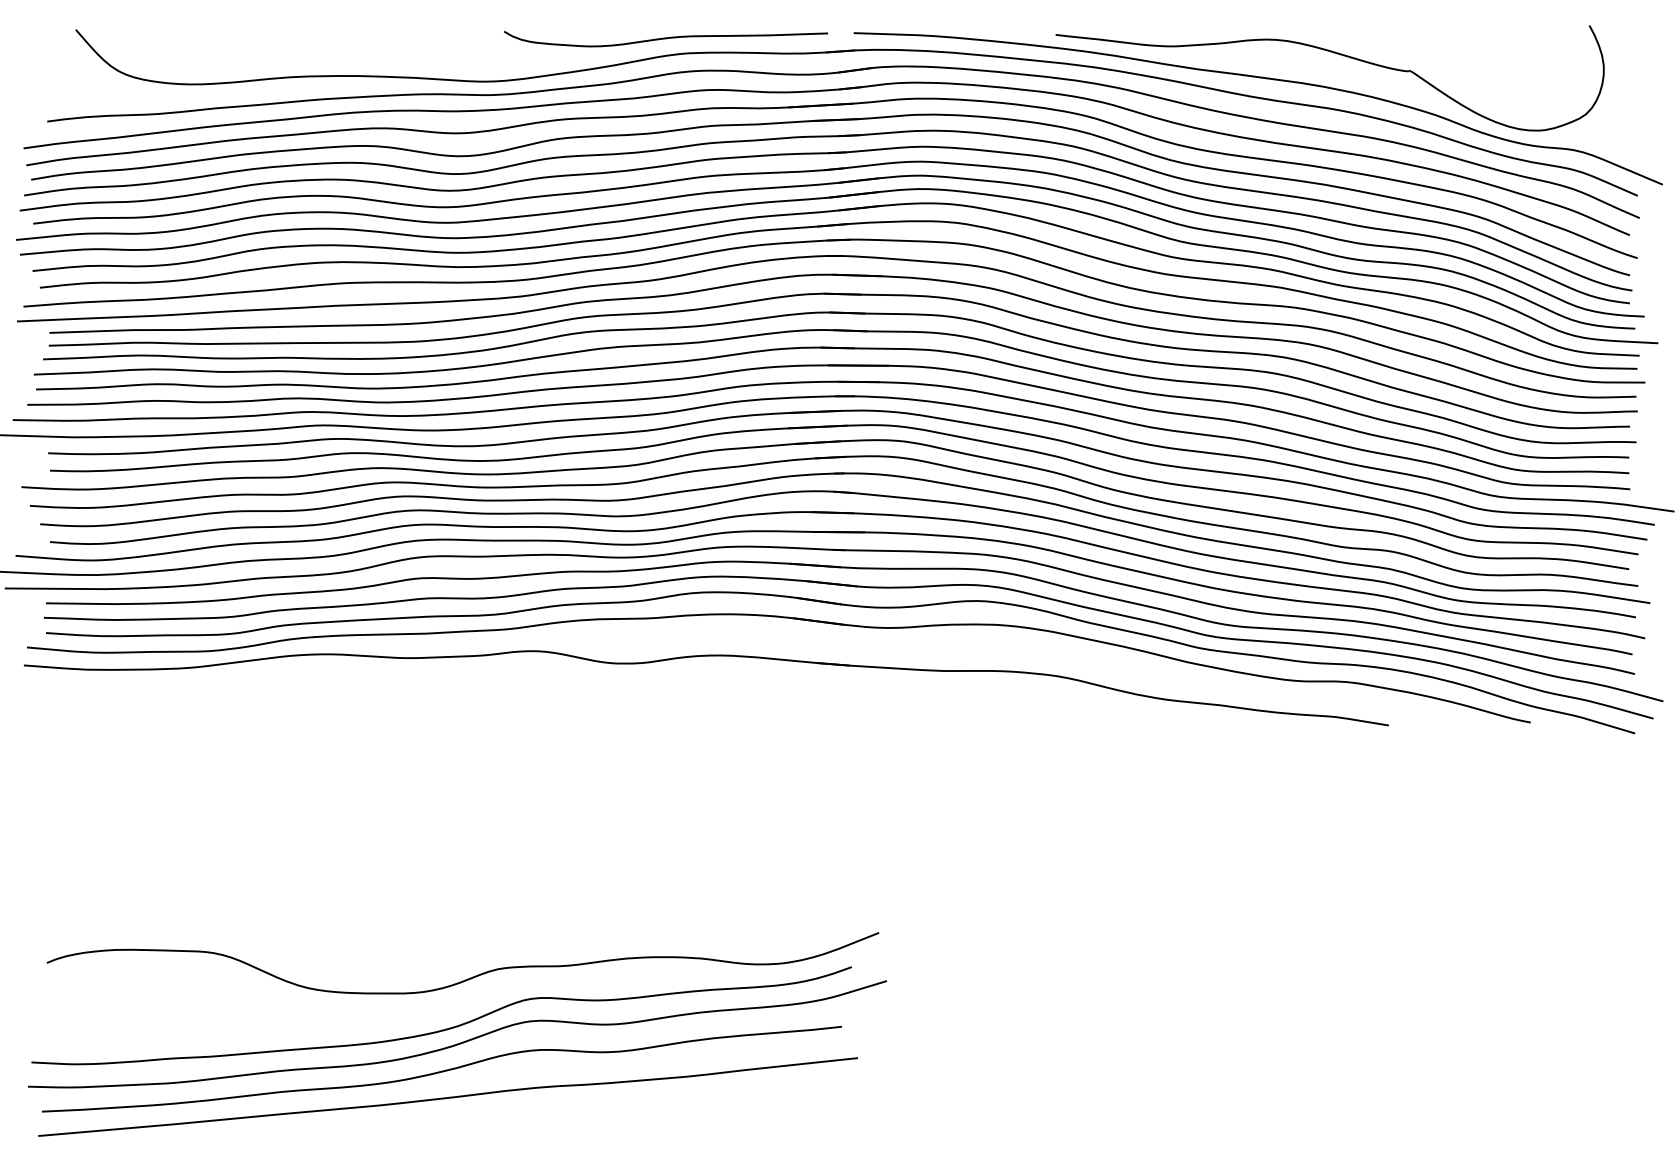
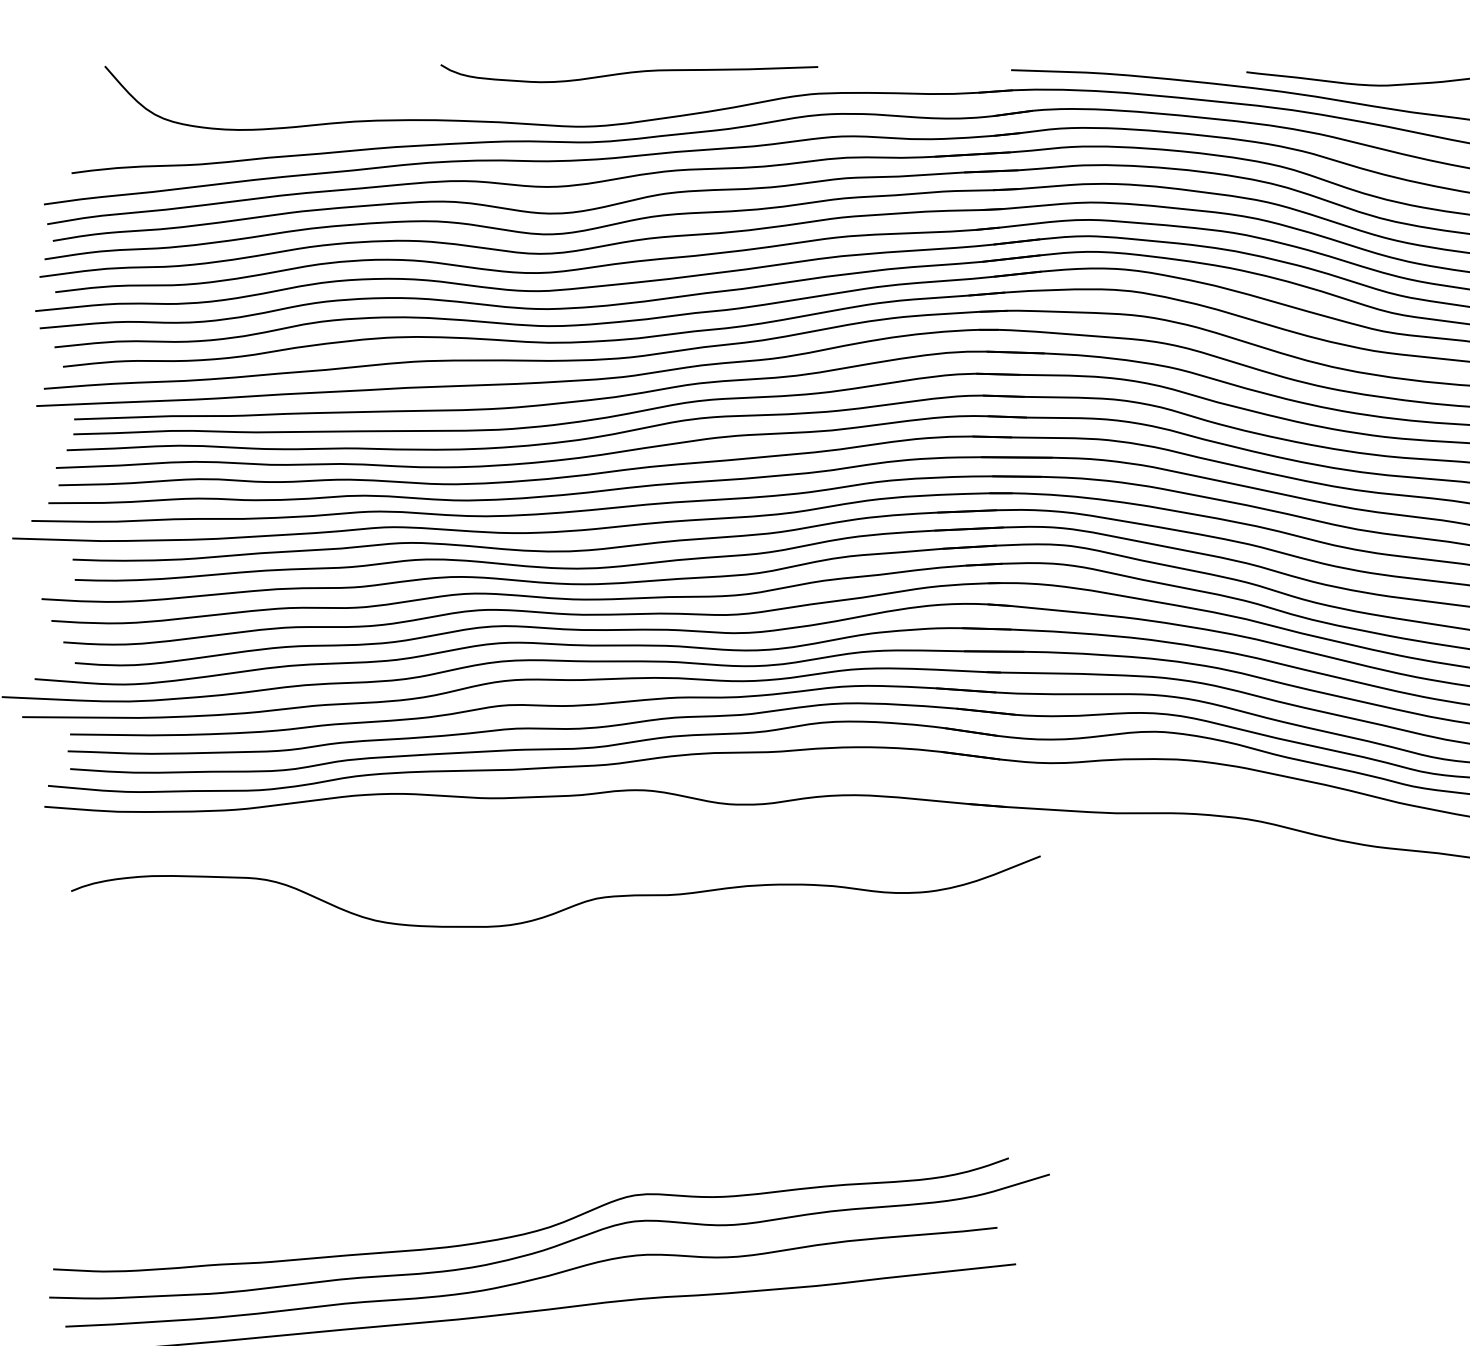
curve: (666, 39) -> (629, 74), moved
curve: (467, 978) -> (561, 909), moved

